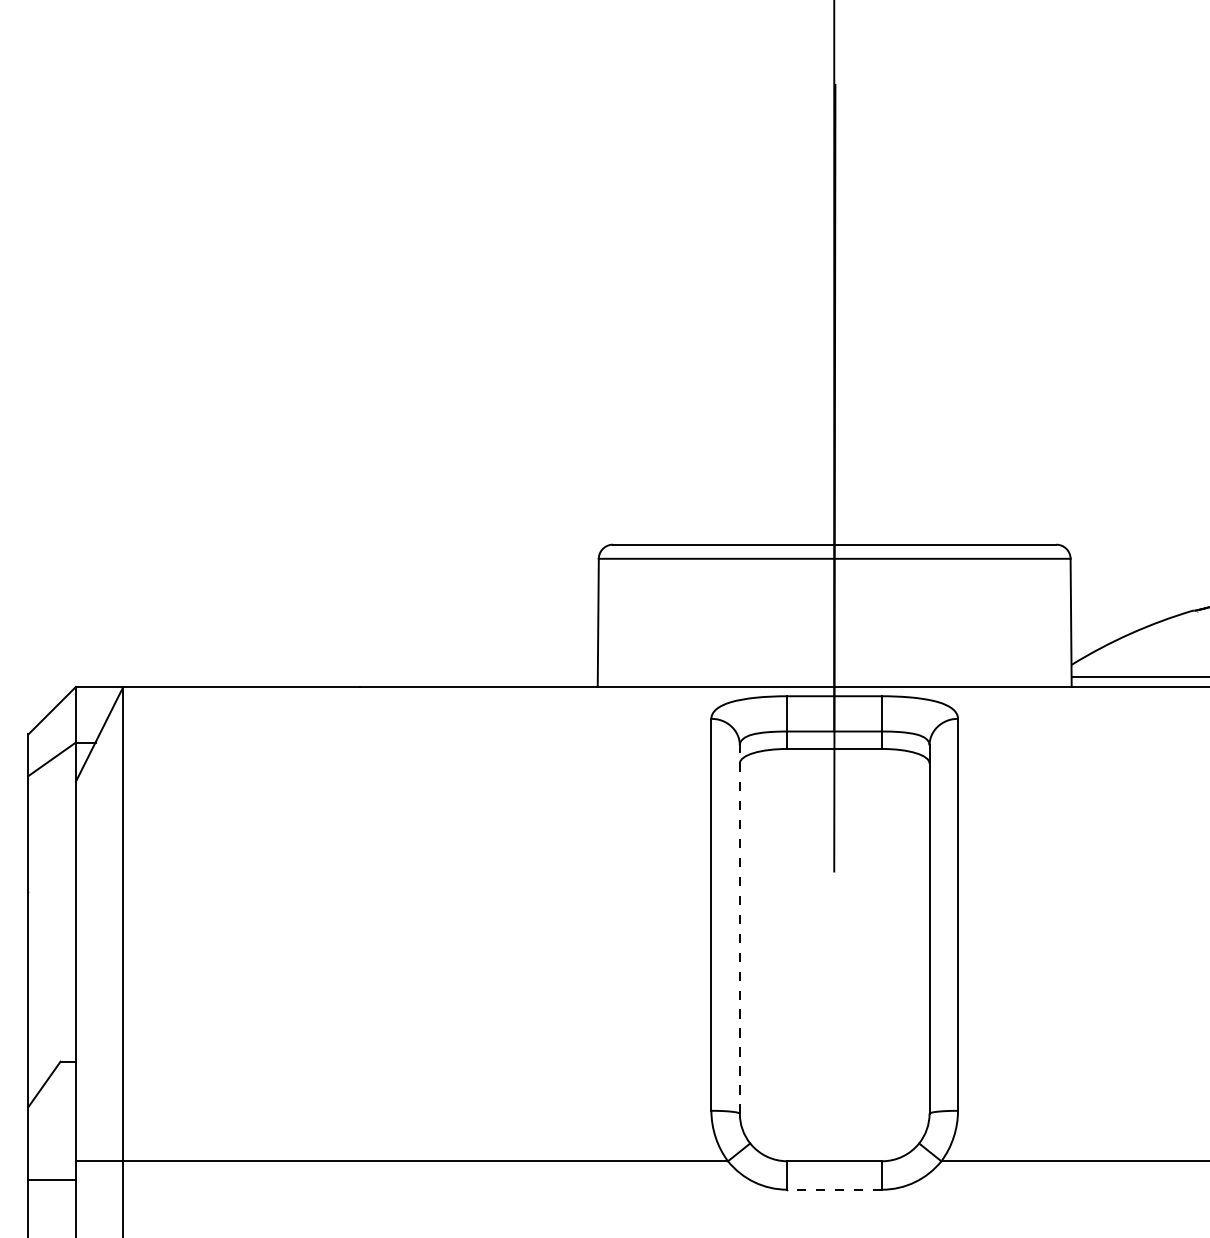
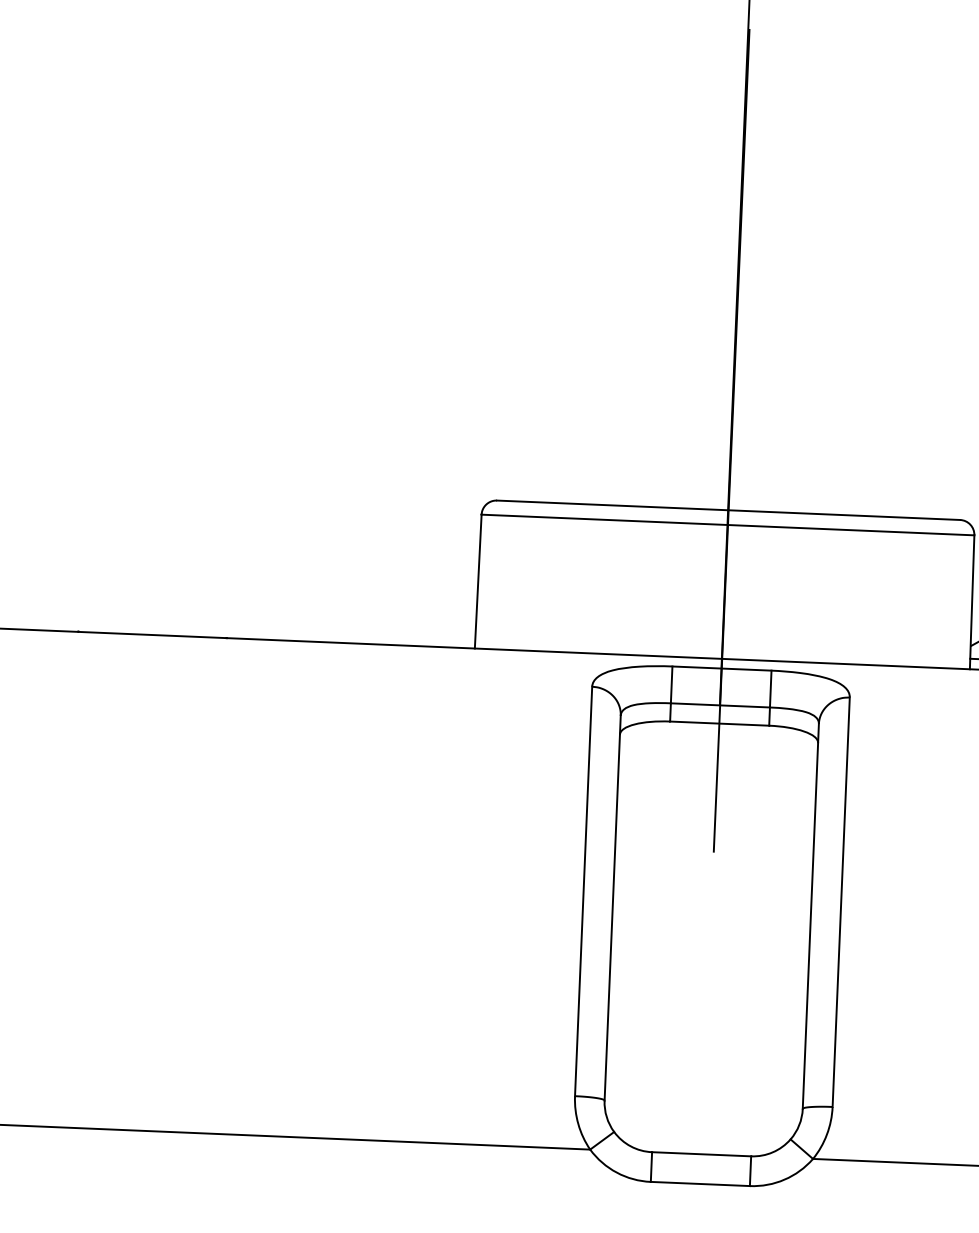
line: (739, 929) -> (612, 908), dashed -> solid
line: (834, 1189) -> (700, 1183), dashed -> solid

